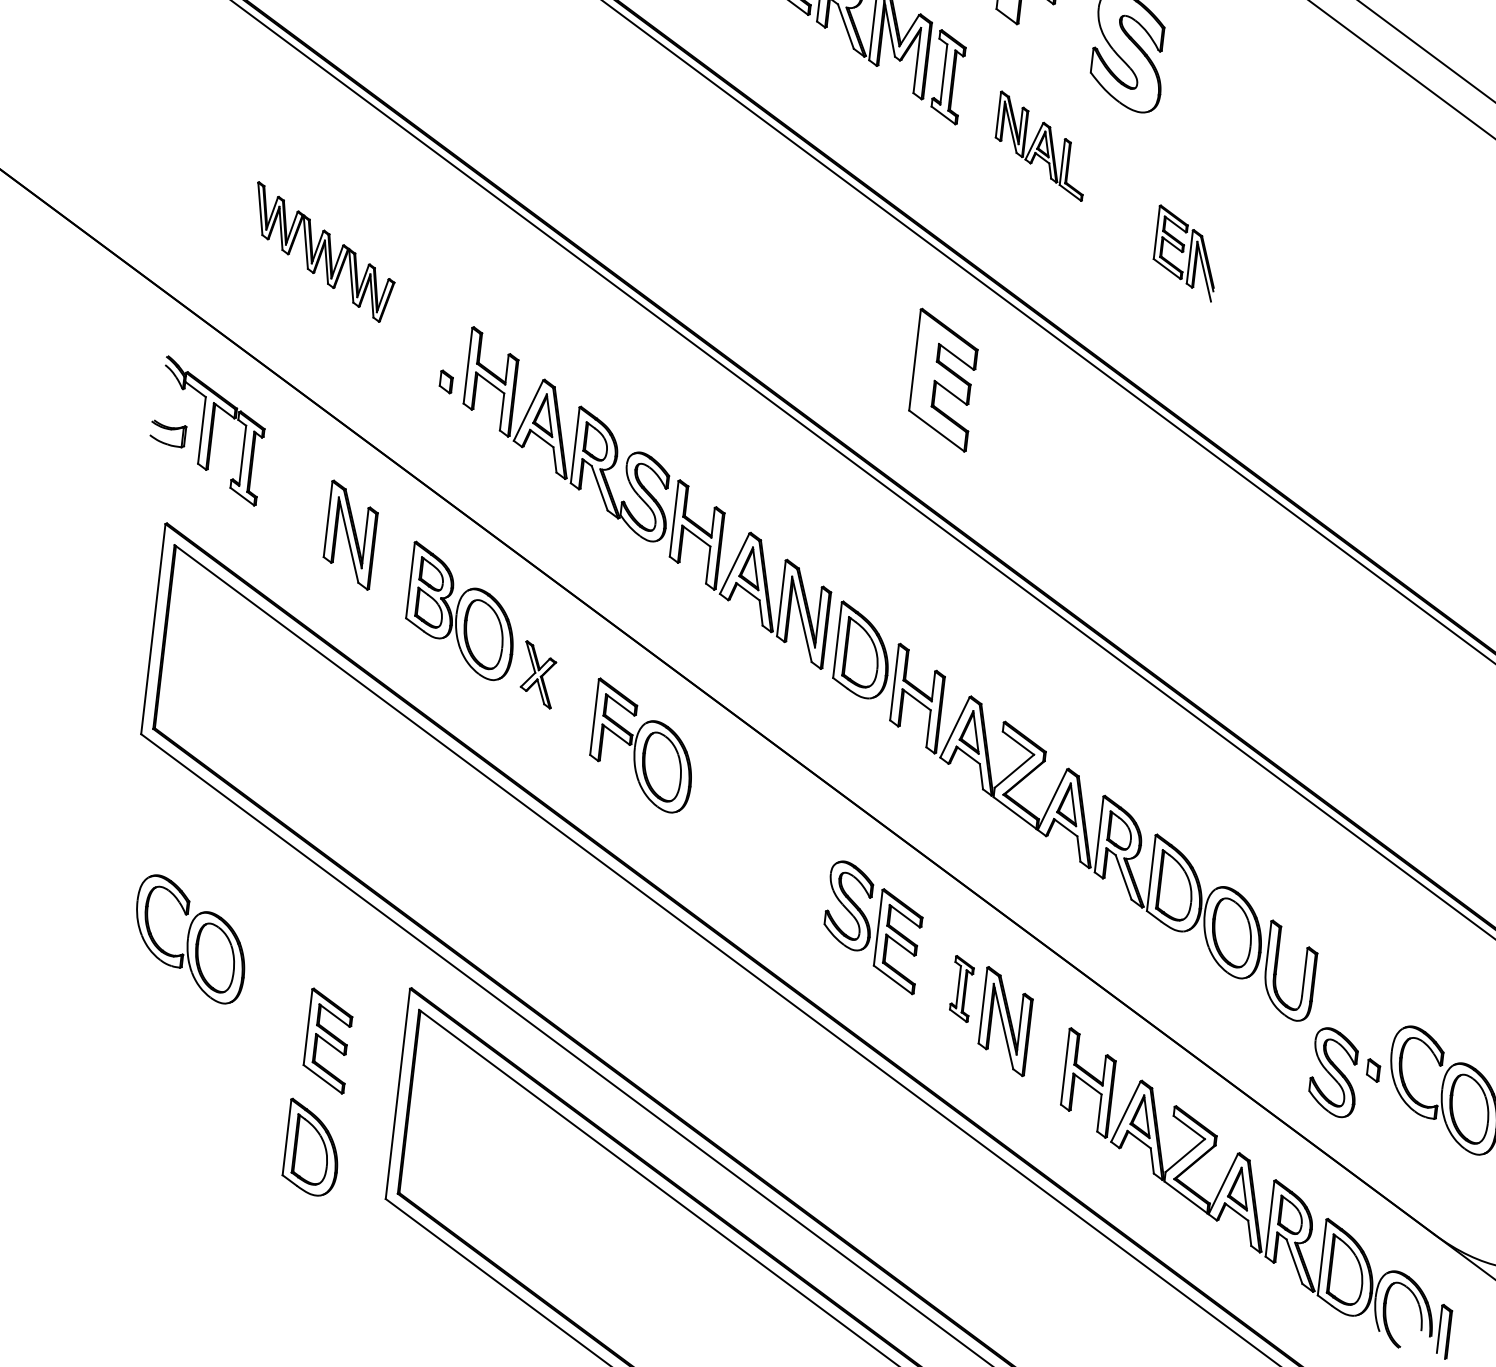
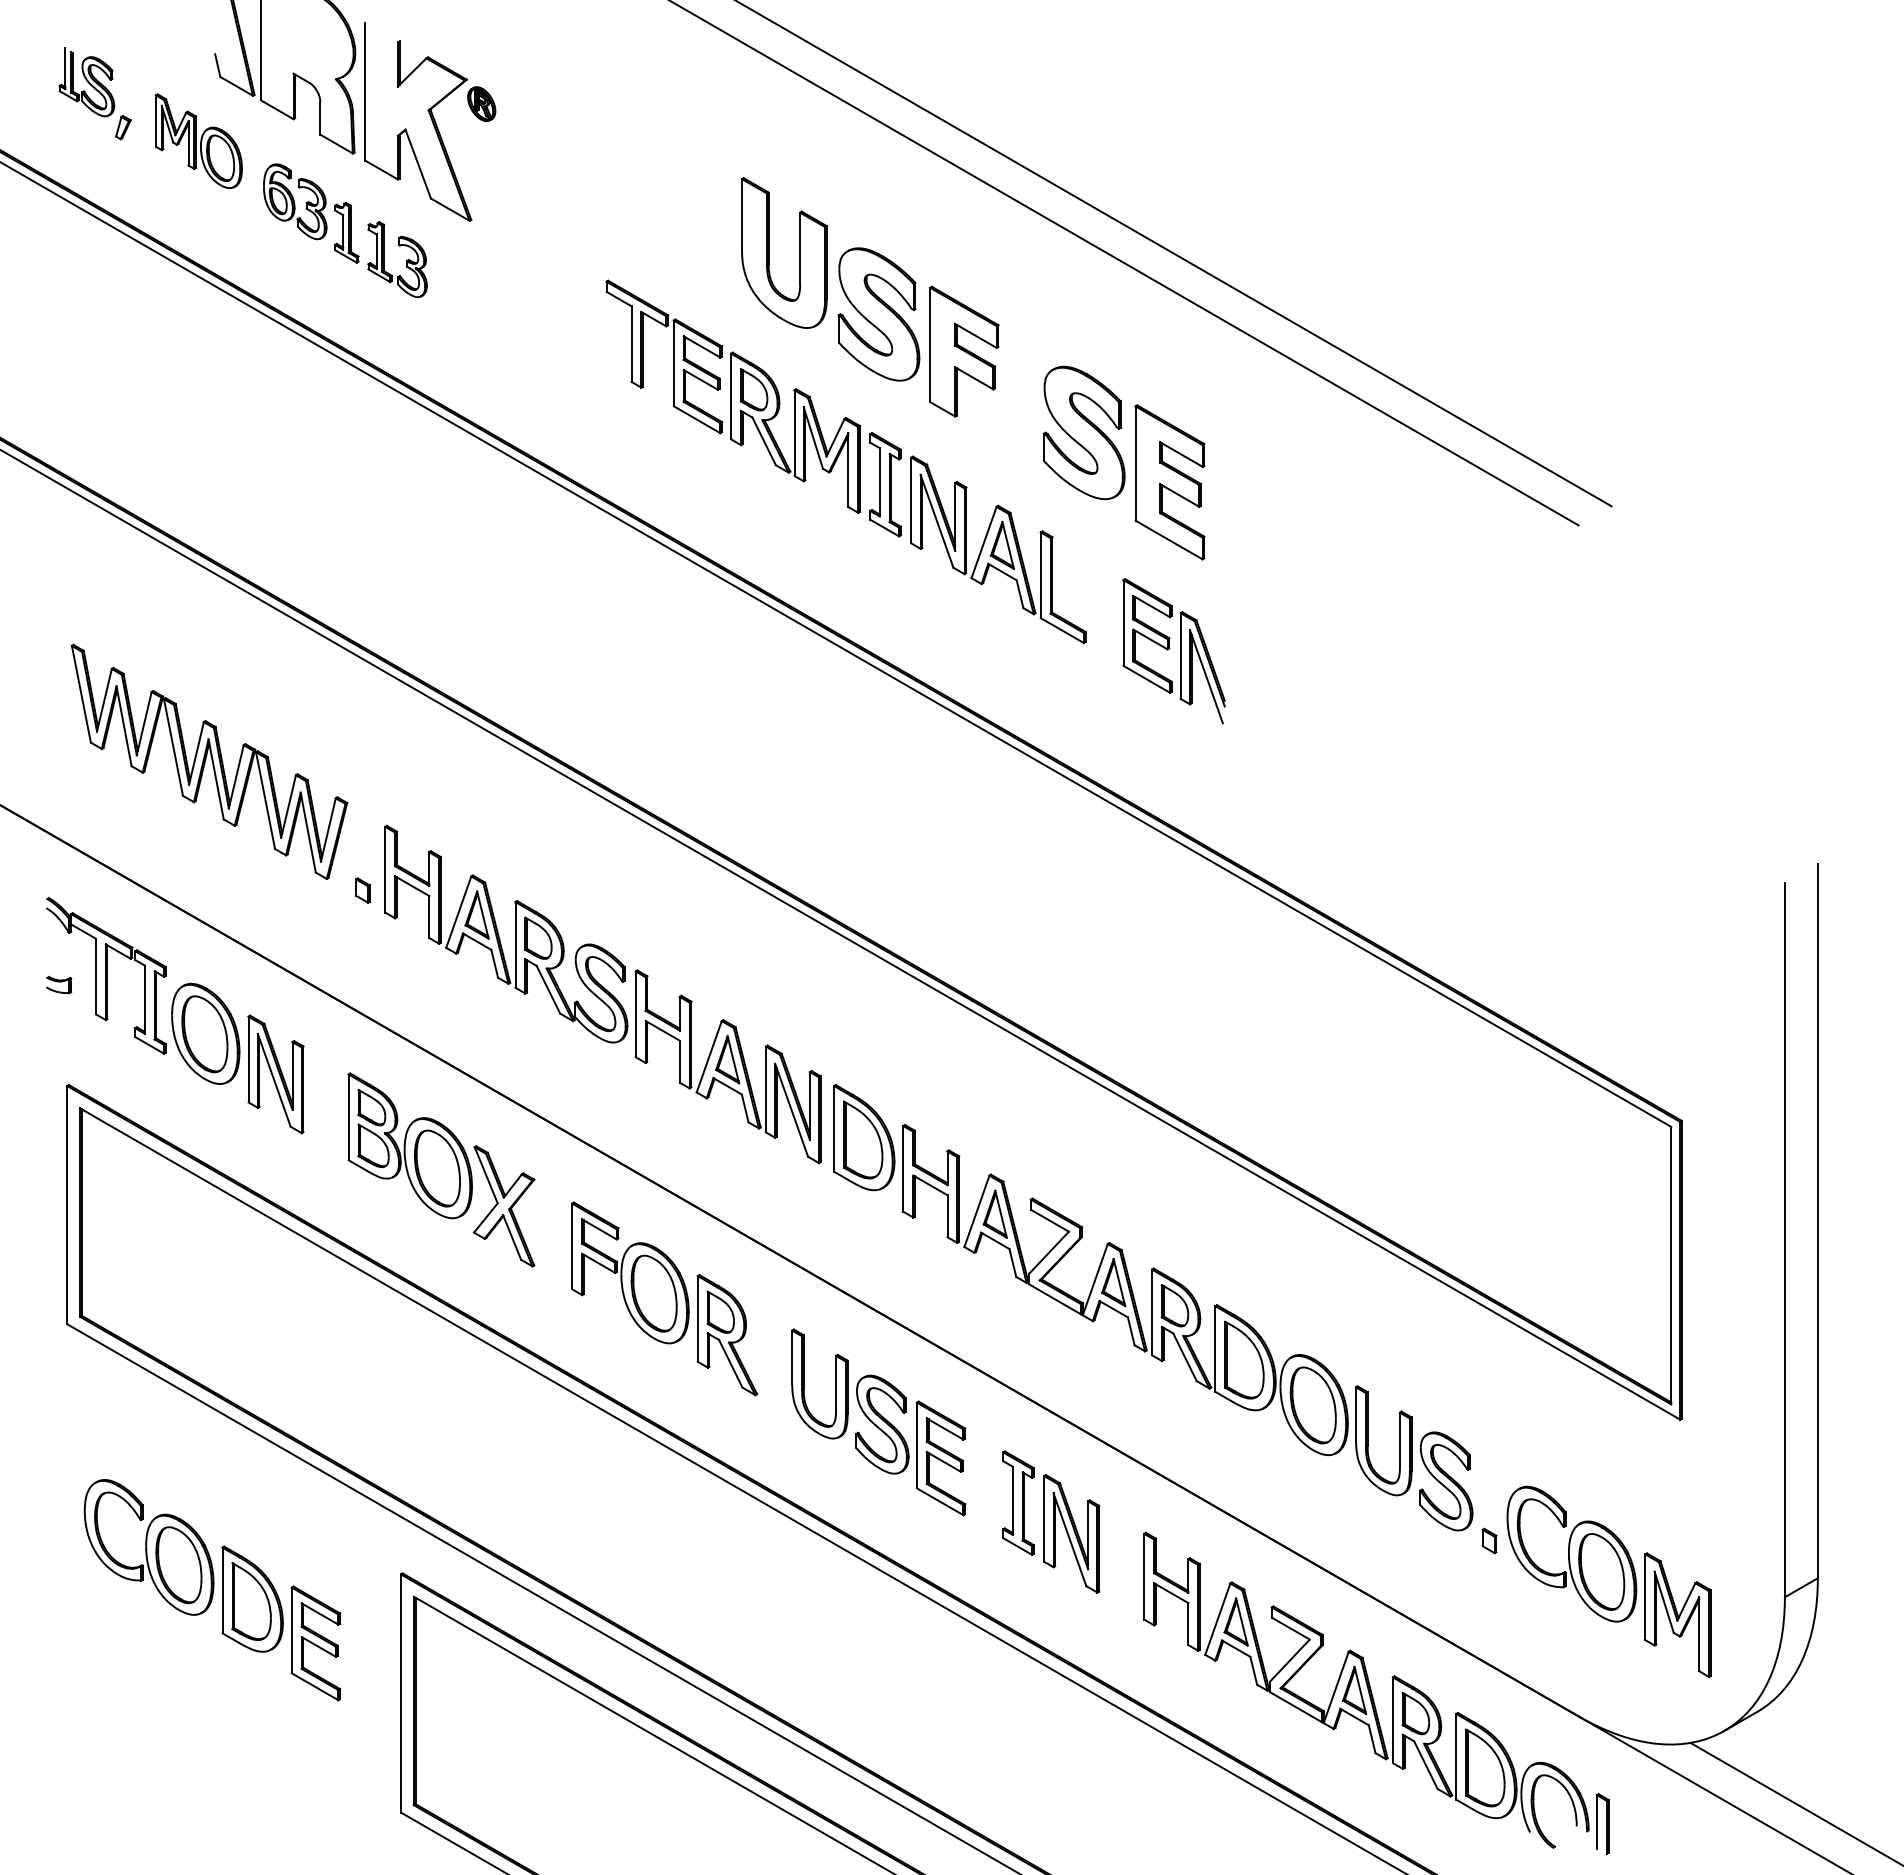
part: (1041, 145) -> (998, 549), size x1.67
part: (324, 252) -> (209, 761), size x1.67
part: (1185, 253) -> (1173, 651), size x1.43
part: (942, 380) -> (1169, 482), moved
part: (168, 433) -> (59, 984), size x0.62
part: (292, 491) -> (205, 1033), added
part: (537, 674) -> (503, 1206), size x1.67
part: (722, 811) -> (727, 1335), added
part: (785, 861) -> (804, 1383), added
part: (961, 988) -> (1018, 1502), size x1.43
part: (1334, 1072) -> (1446, 1481), moved
part: (312, 1147) -> (252, 1598), moved

